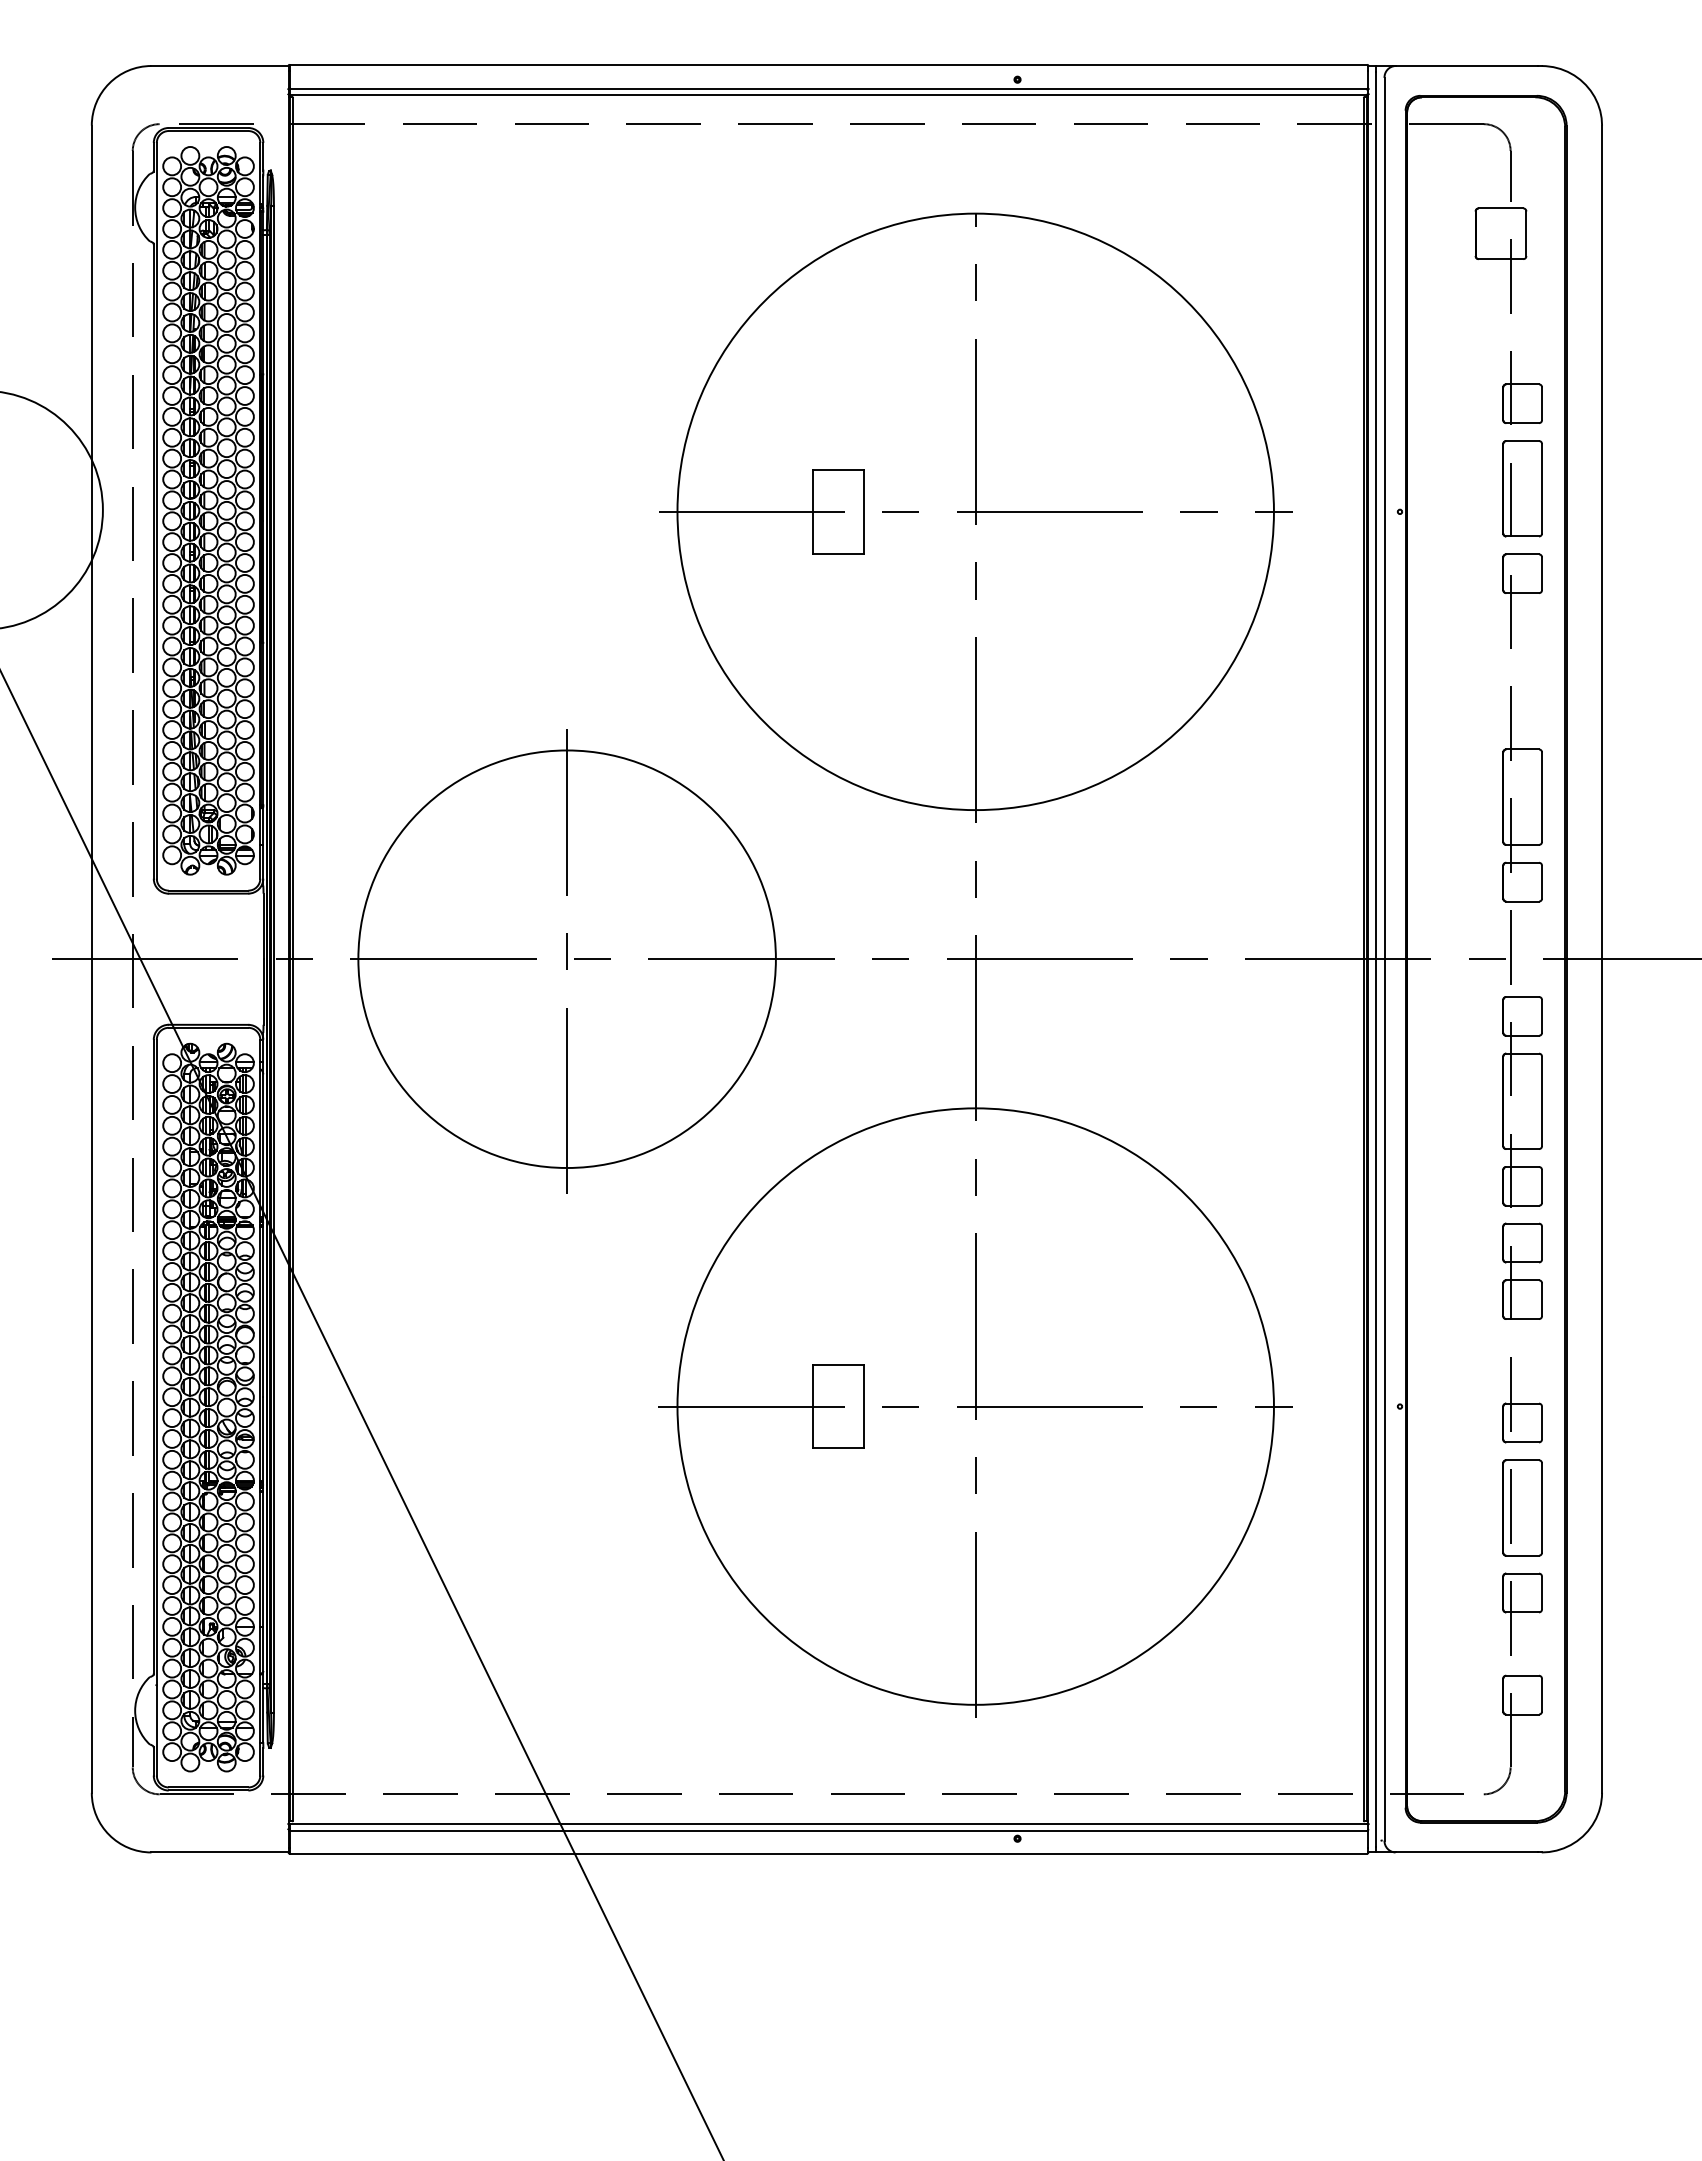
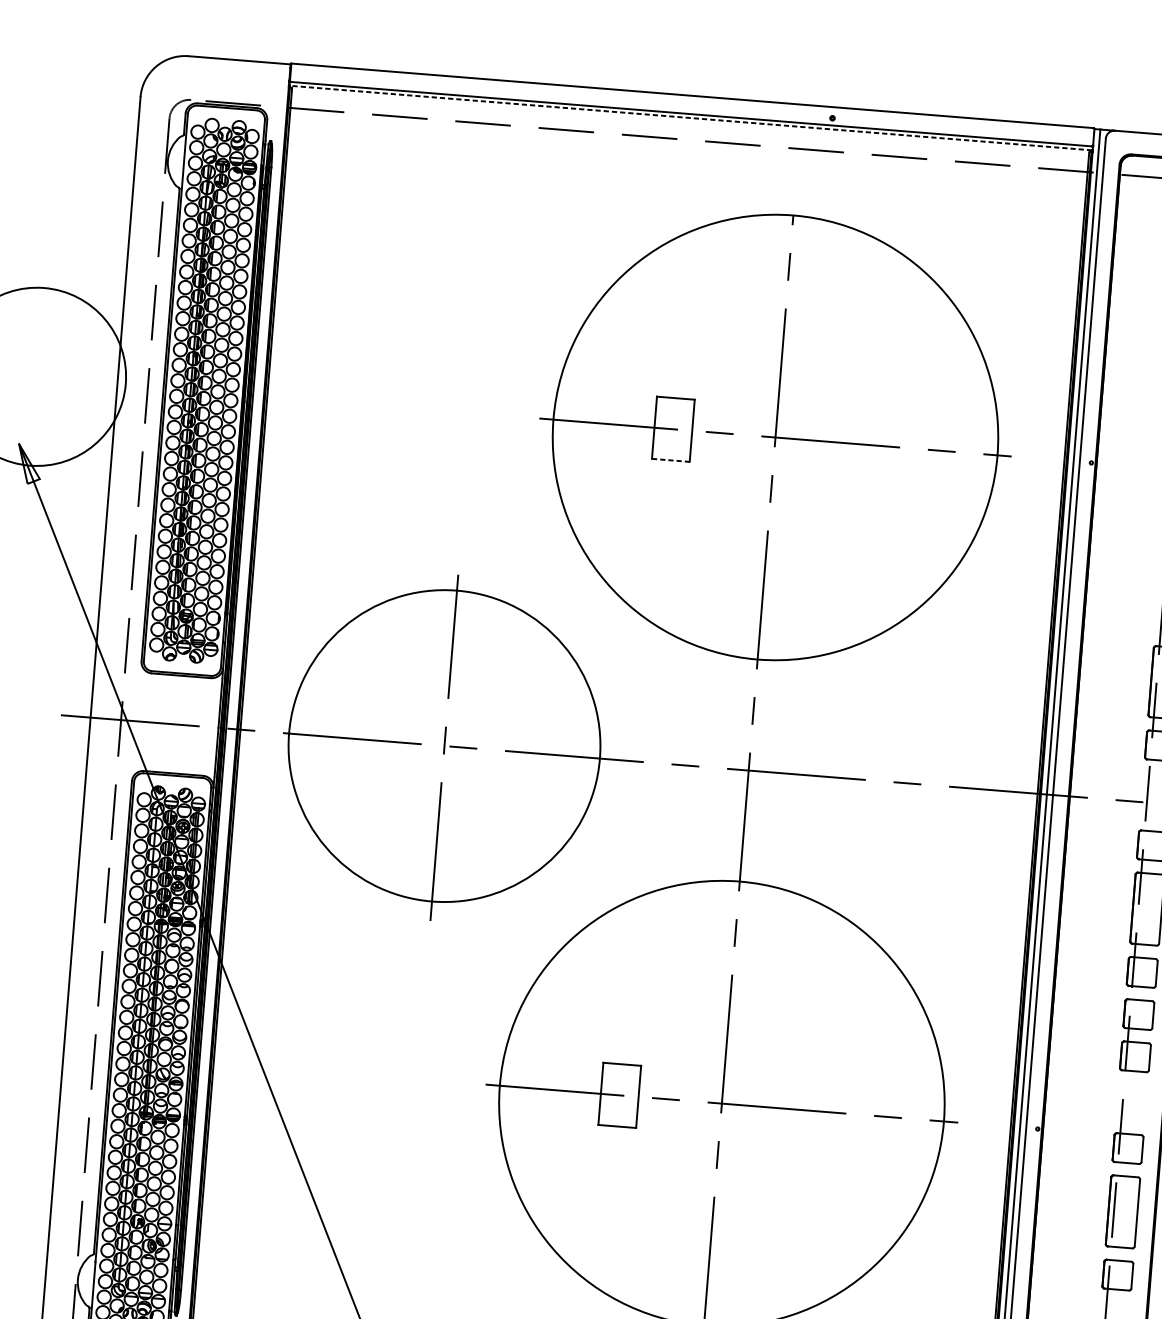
line: (828, 94) -> (690, 117), solid -> dashed
line: (839, 553) -> (671, 460), solid -> dashed

